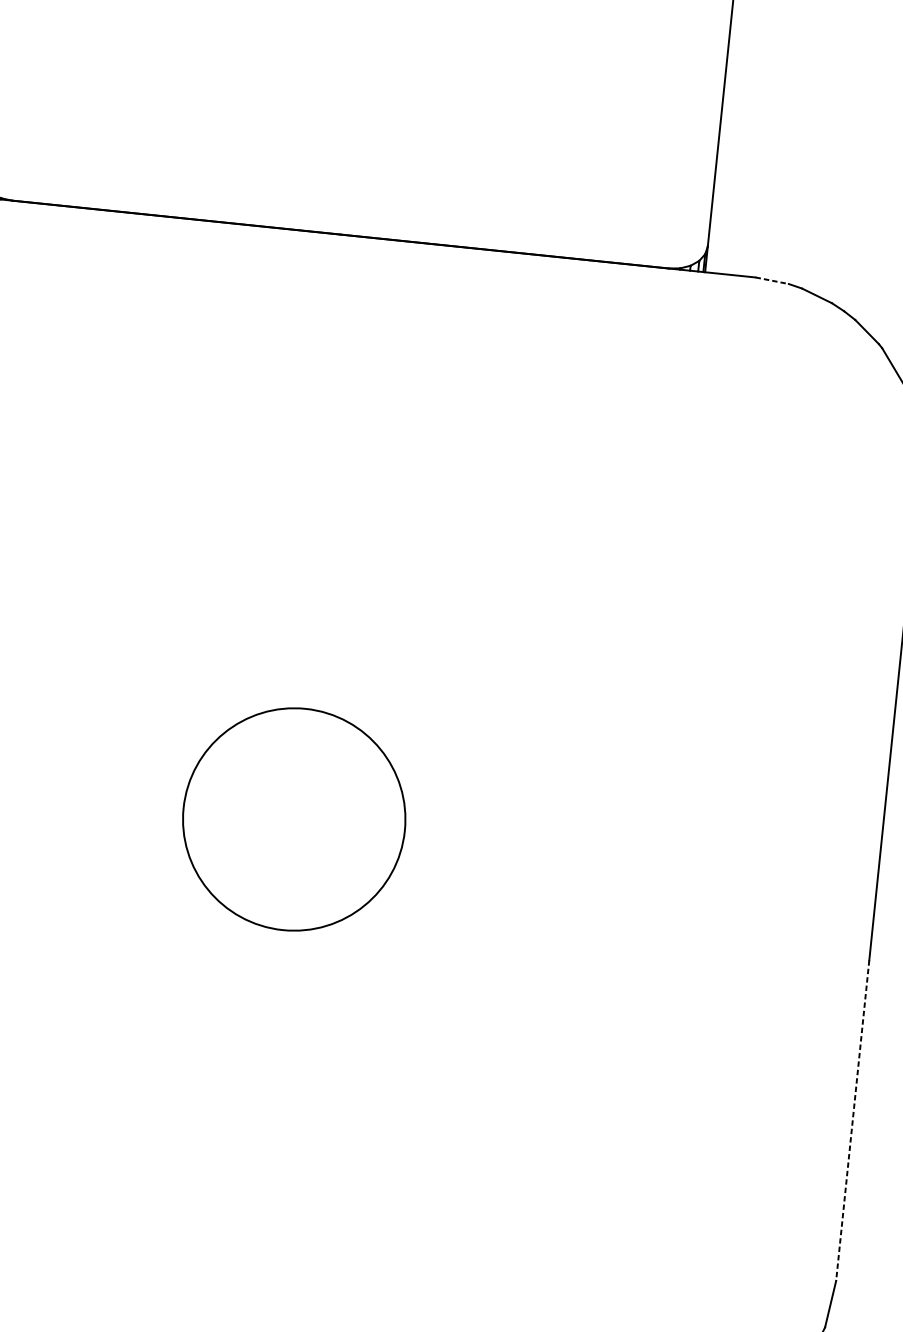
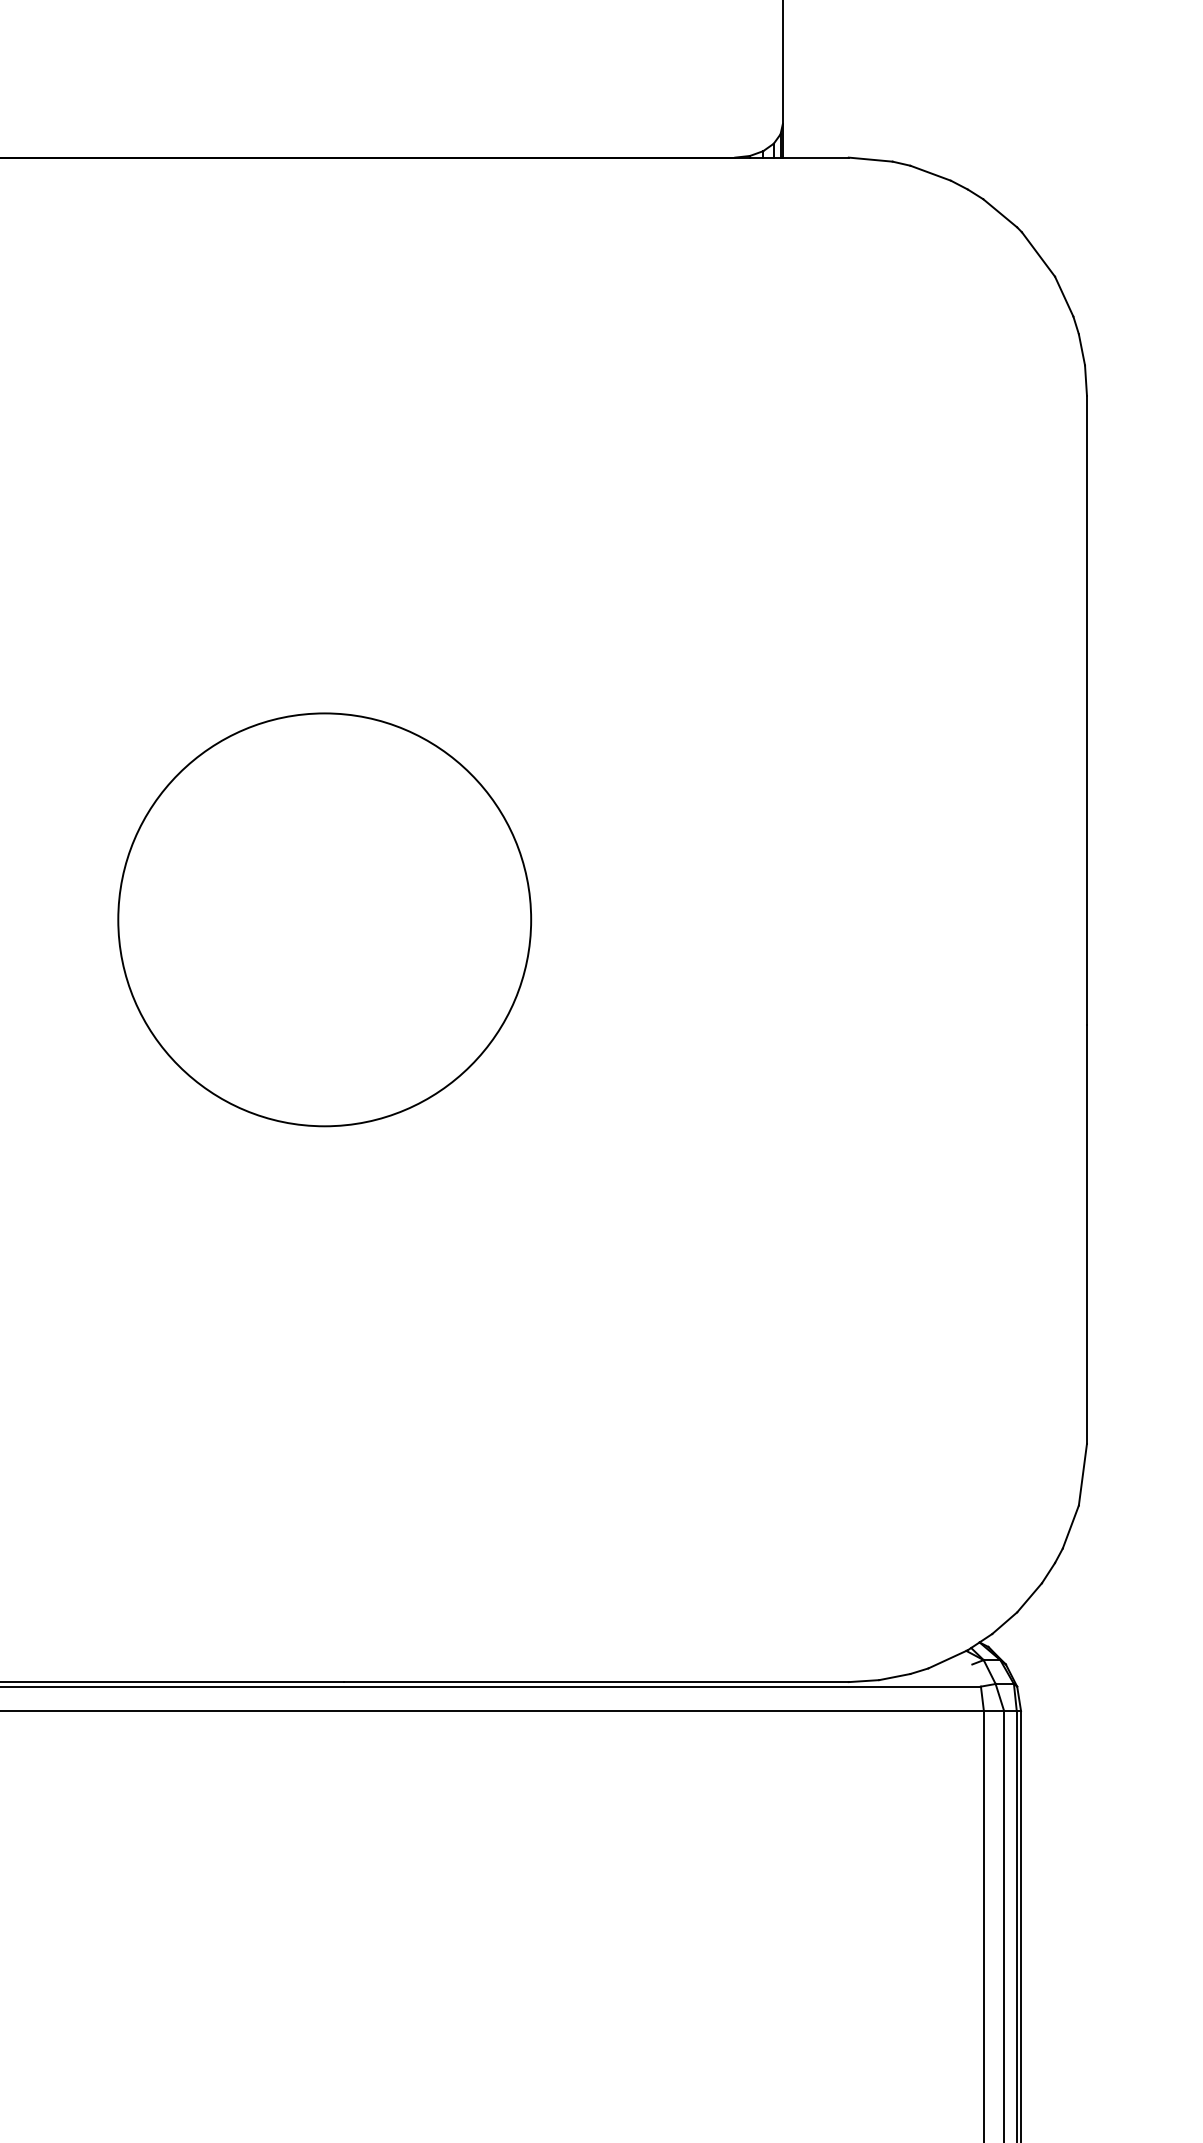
line: (772, 280) -> (871, 159), dashed -> solid
circle: (294, 819) -> (324, 919), size x1.43
line: (852, 1121) -> (1086, 1235), dashed -> solid

